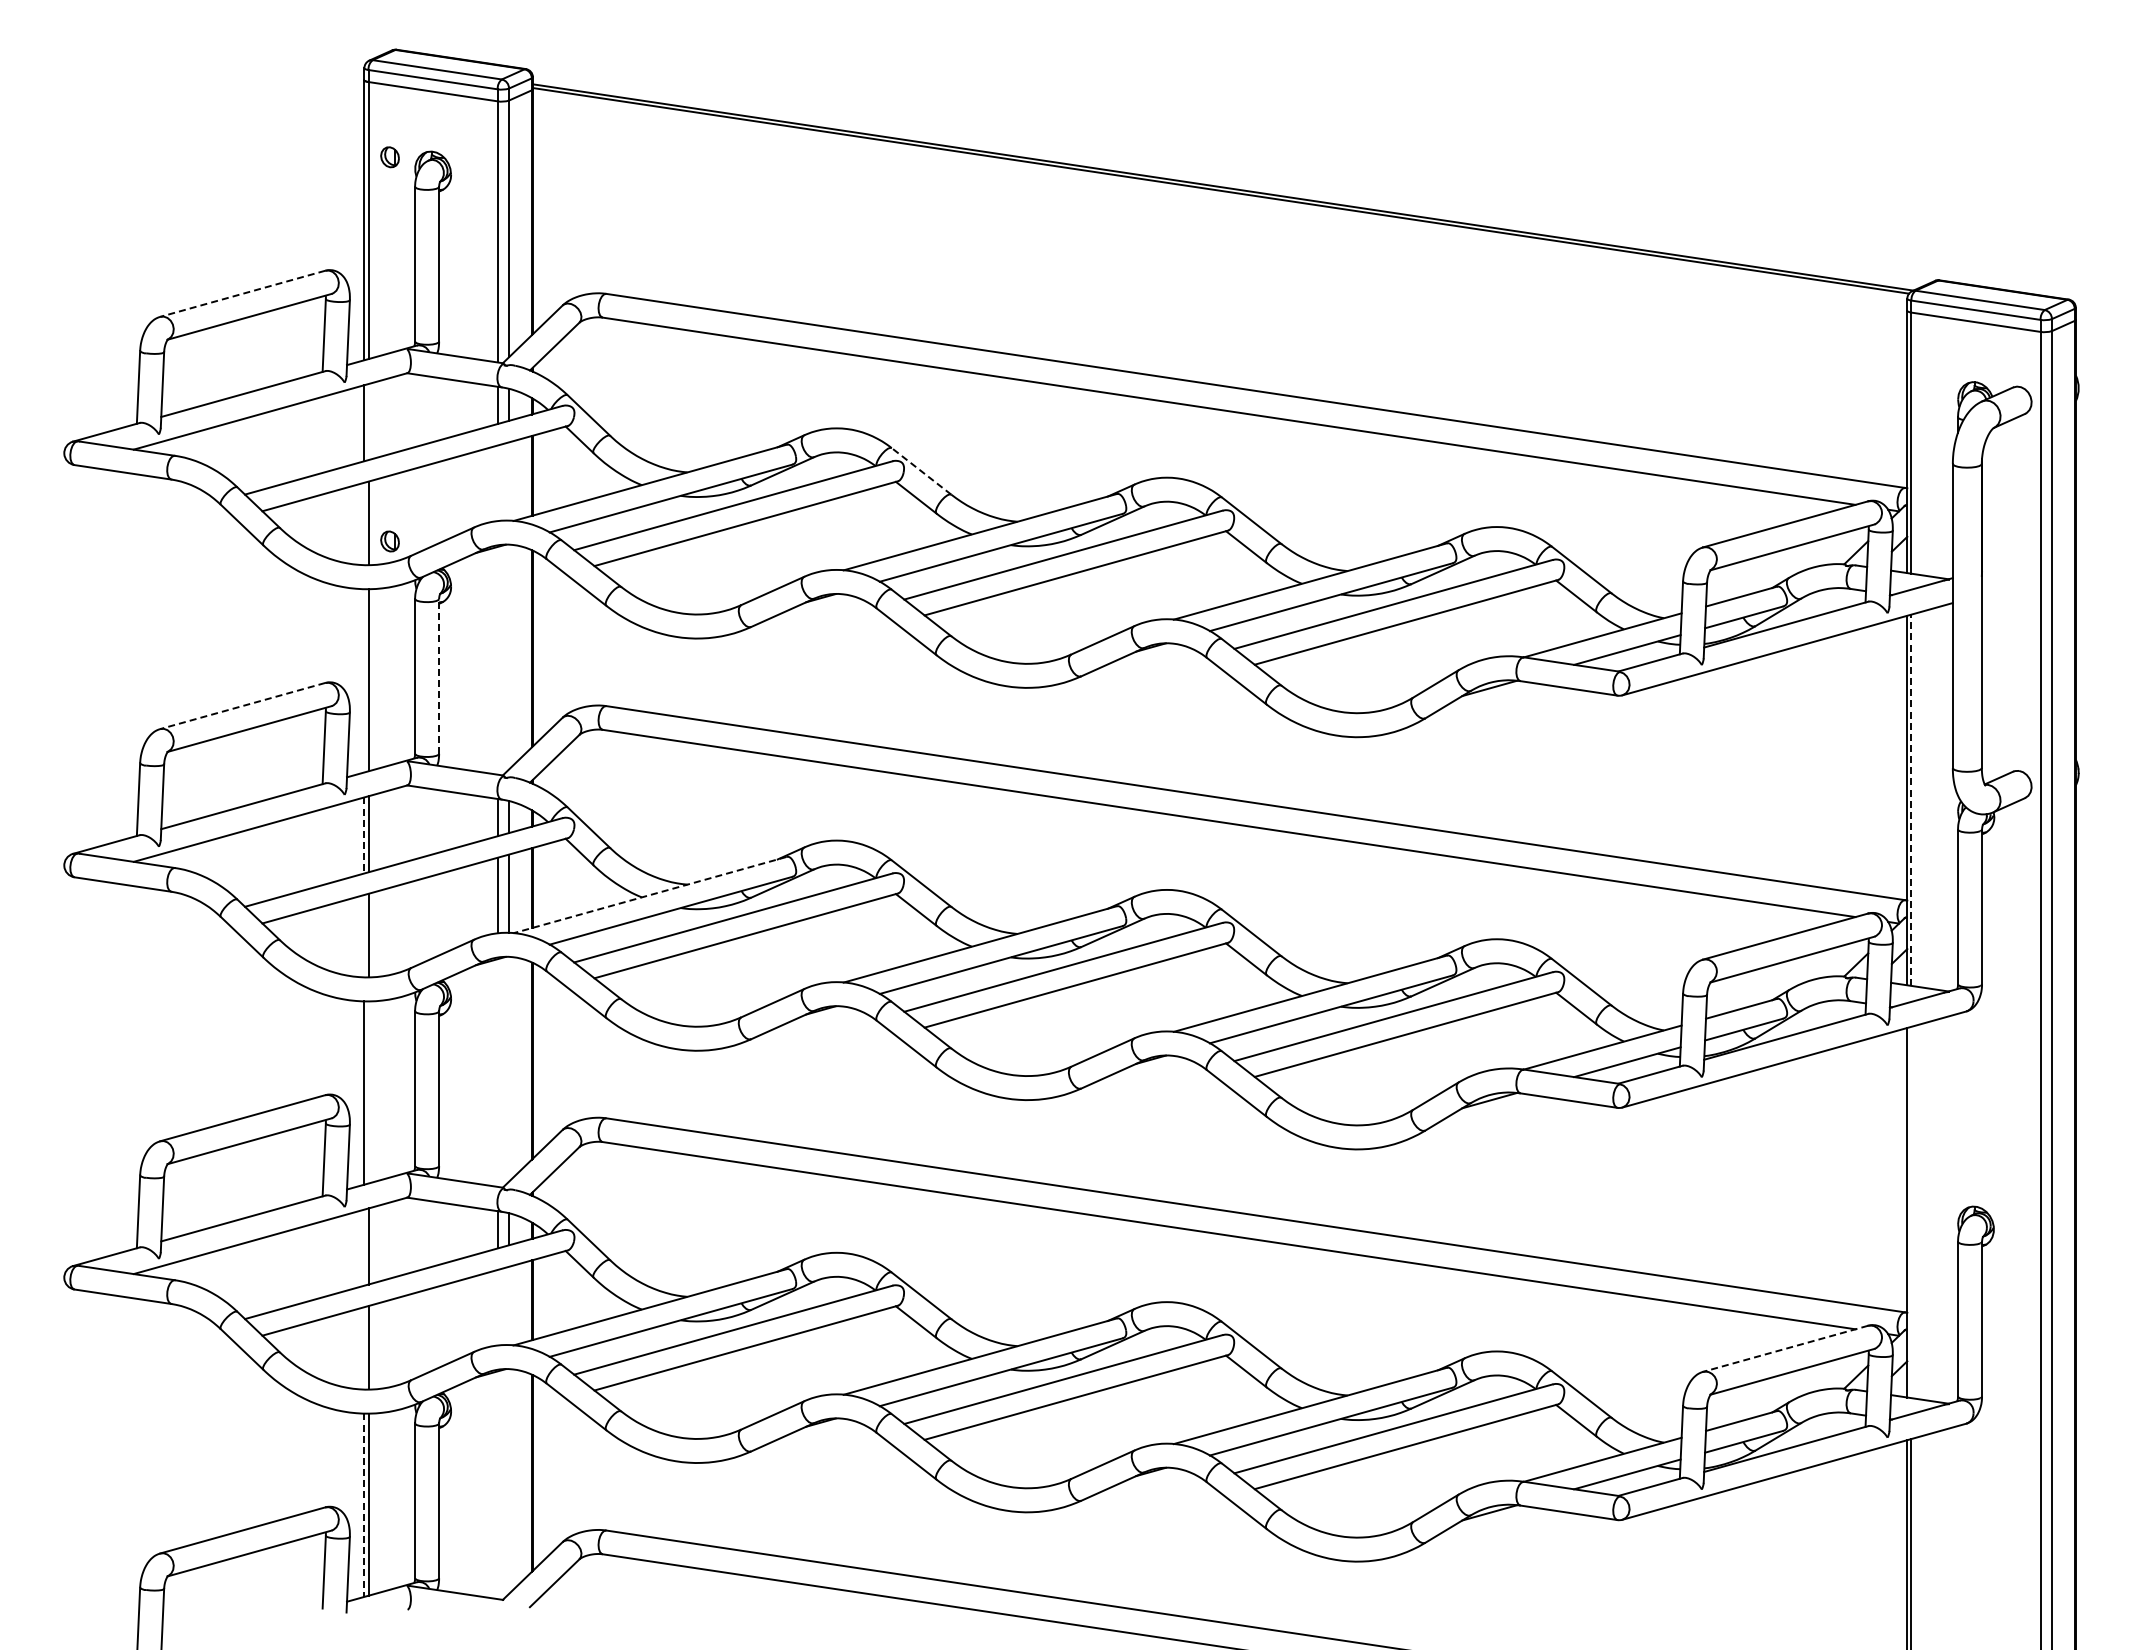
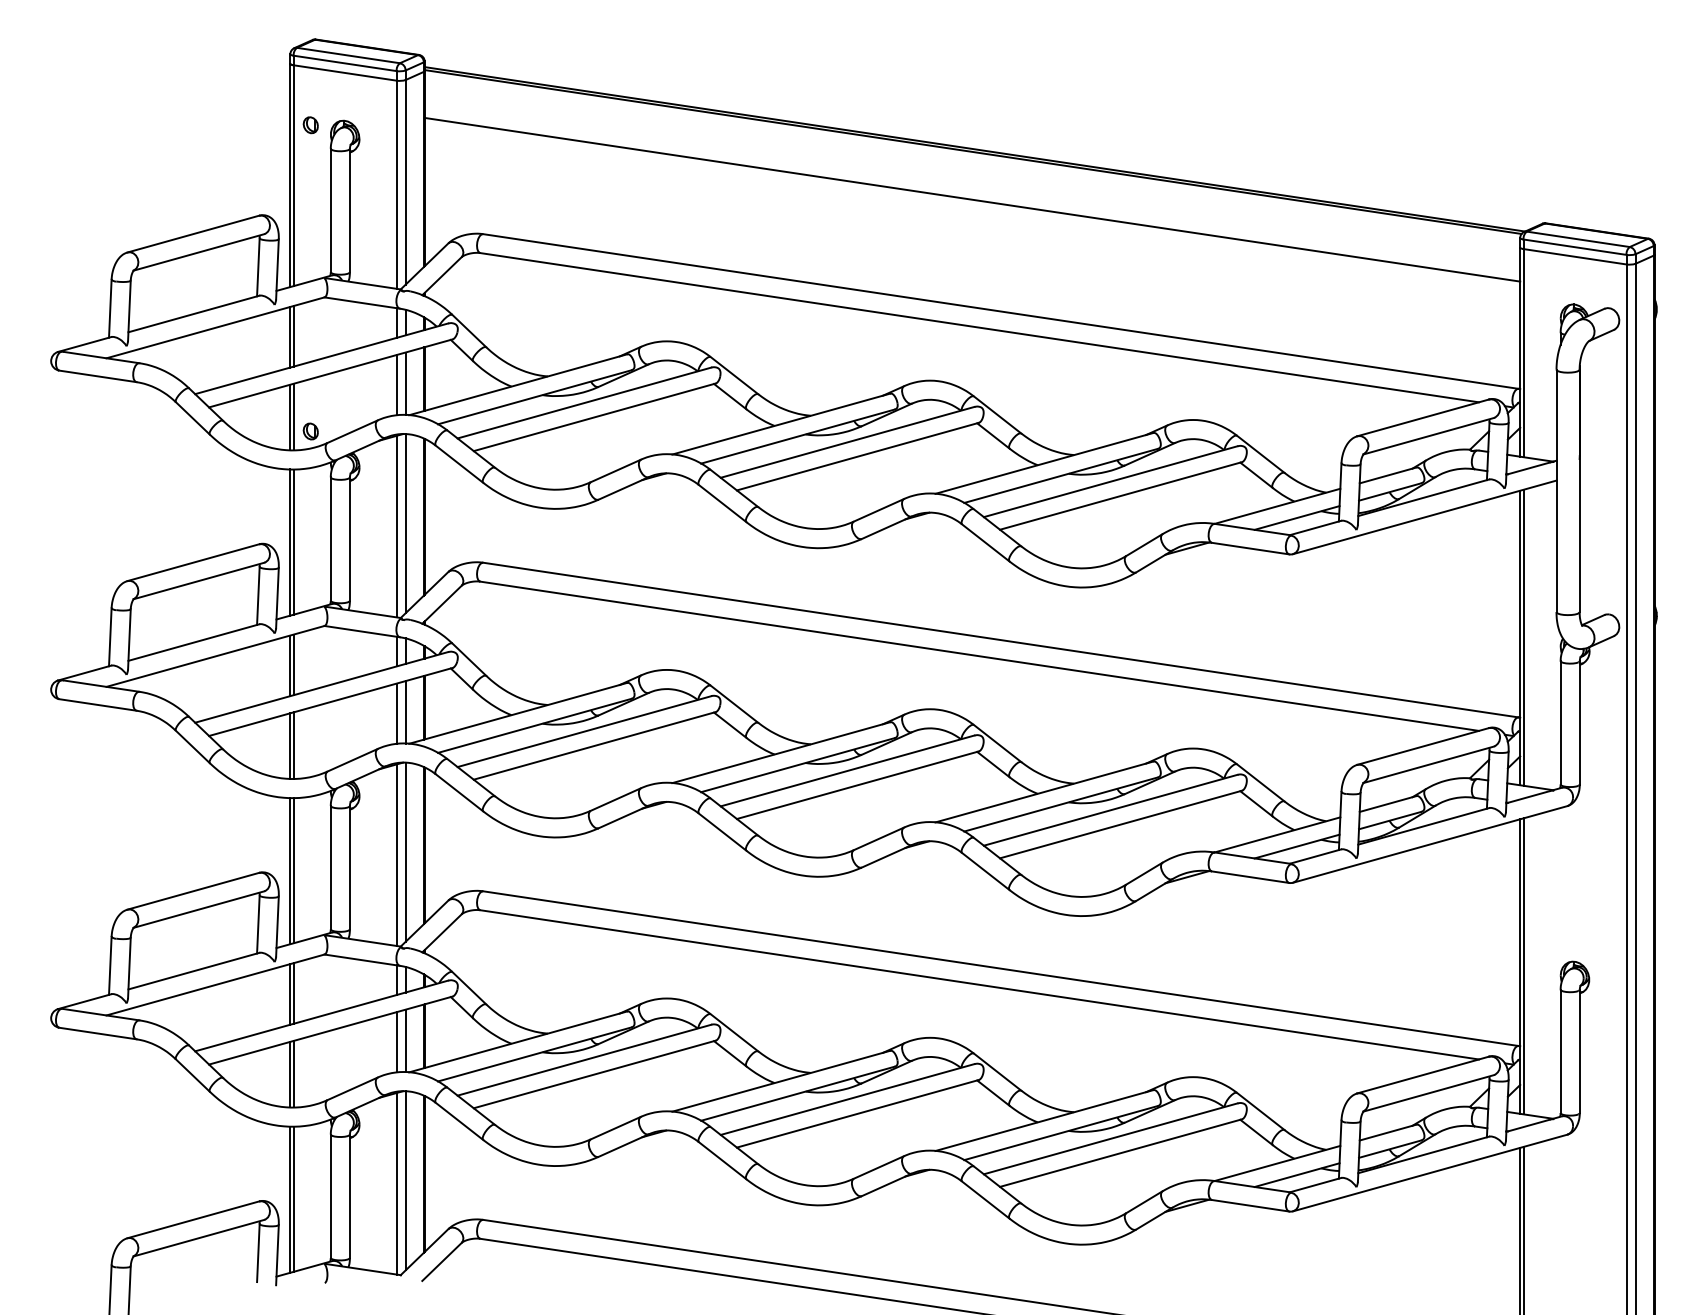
line: (1219, 250) -> (971, 199), added
line: (242, 293) -> (193, 233), dashed -> solid
line: (368, 422) -> (293, 336), added
line: (921, 471) -> (734, 375), dashed -> solid
line: (509, 481) -> (406, 383), added
line: (497, 483) -> (396, 385), added
line: (364, 523) -> (290, 417), added
line: (509, 656) -> (406, 523), added
line: (497, 660) -> (396, 526), added
line: (439, 675) -> (350, 538), dashed -> solid
line: (364, 680) -> (290, 542), added
line: (242, 706) -> (193, 563), dashed -> solid
line: (1911, 800) -> (1523, 637), dashed -> solid
line: (364, 835) -> (290, 665), dashed -> solid
line: (649, 895) -> (517, 713), dashed -> solid
line: (364, 936) -> (290, 746), added
line: (509, 1069) -> (406, 852), added
line: (497, 1072) -> (396, 854), added
line: (368, 1092) -> (293, 870), added
line: (1911, 1212) -> (1523, 966), added
line: (364, 1247) -> (290, 994), added
line: (509, 1305) -> (406, 1040), added
line: (497, 1307) -> (396, 1042), added
line: (364, 1348) -> (290, 1074), added
line: (1785, 1348) -> (1423, 1074), dashed -> solid
line: (509, 1481) -> (406, 1180), added
line: (497, 1485) -> (396, 1183), added
line: (364, 1505) -> (290, 1199), dashed -> solid

